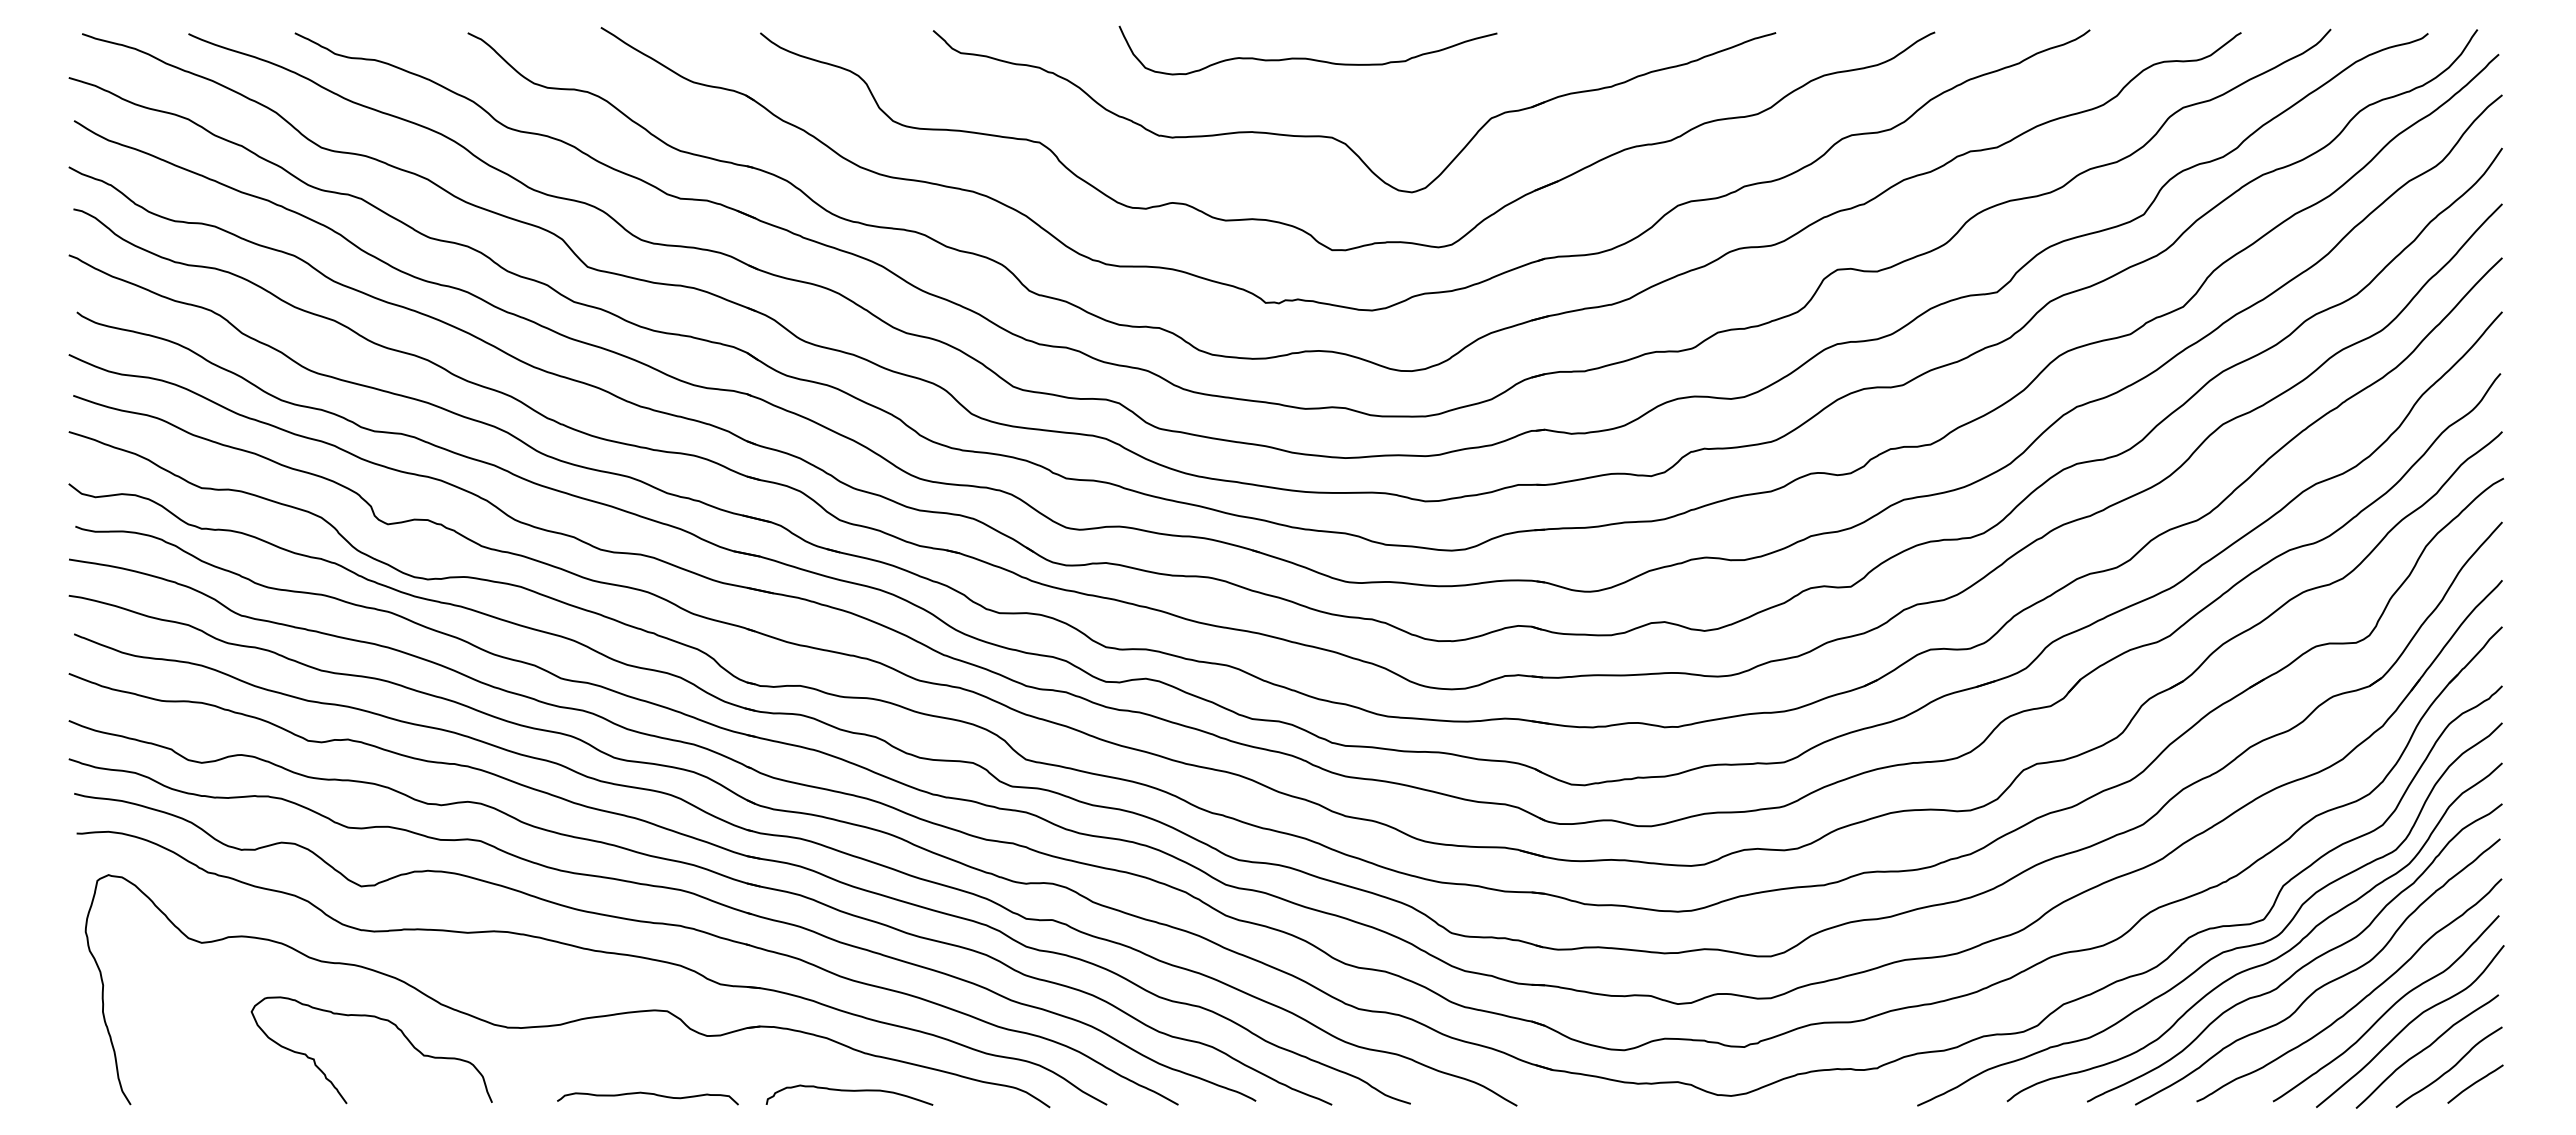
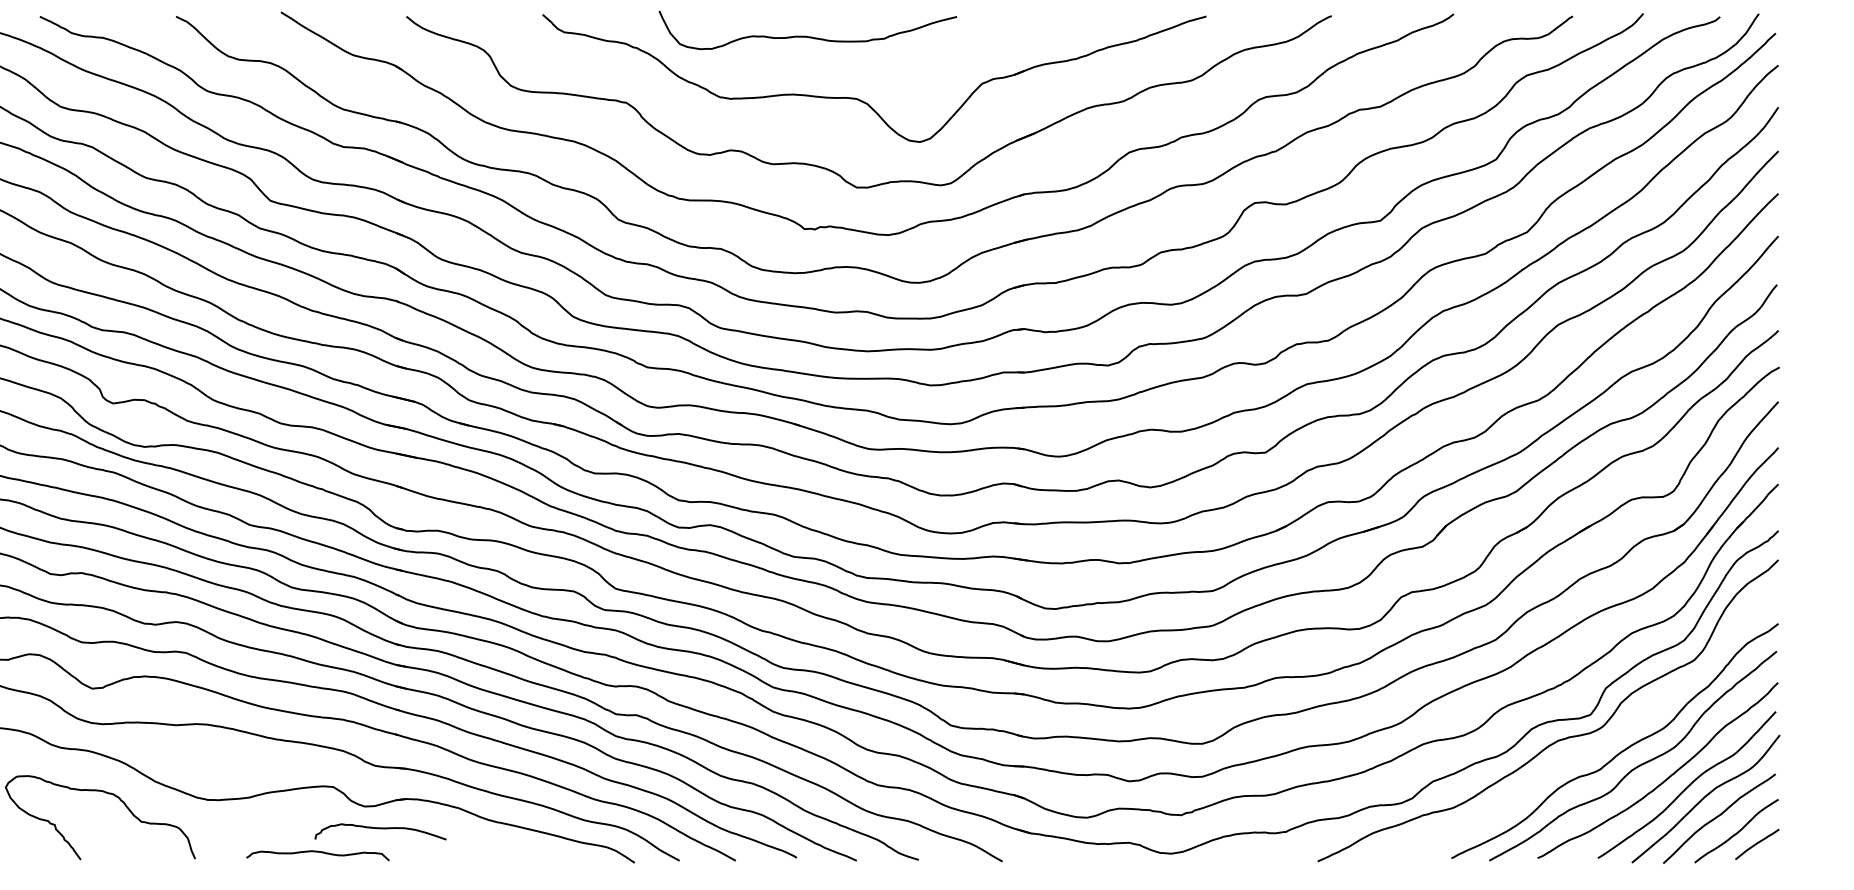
curve: (1306, 57) -> (806, 35), moved
curve: (2265, 962) -> (1591, 748), removed
curve: (849, 1091) -> (380, 828), moved

